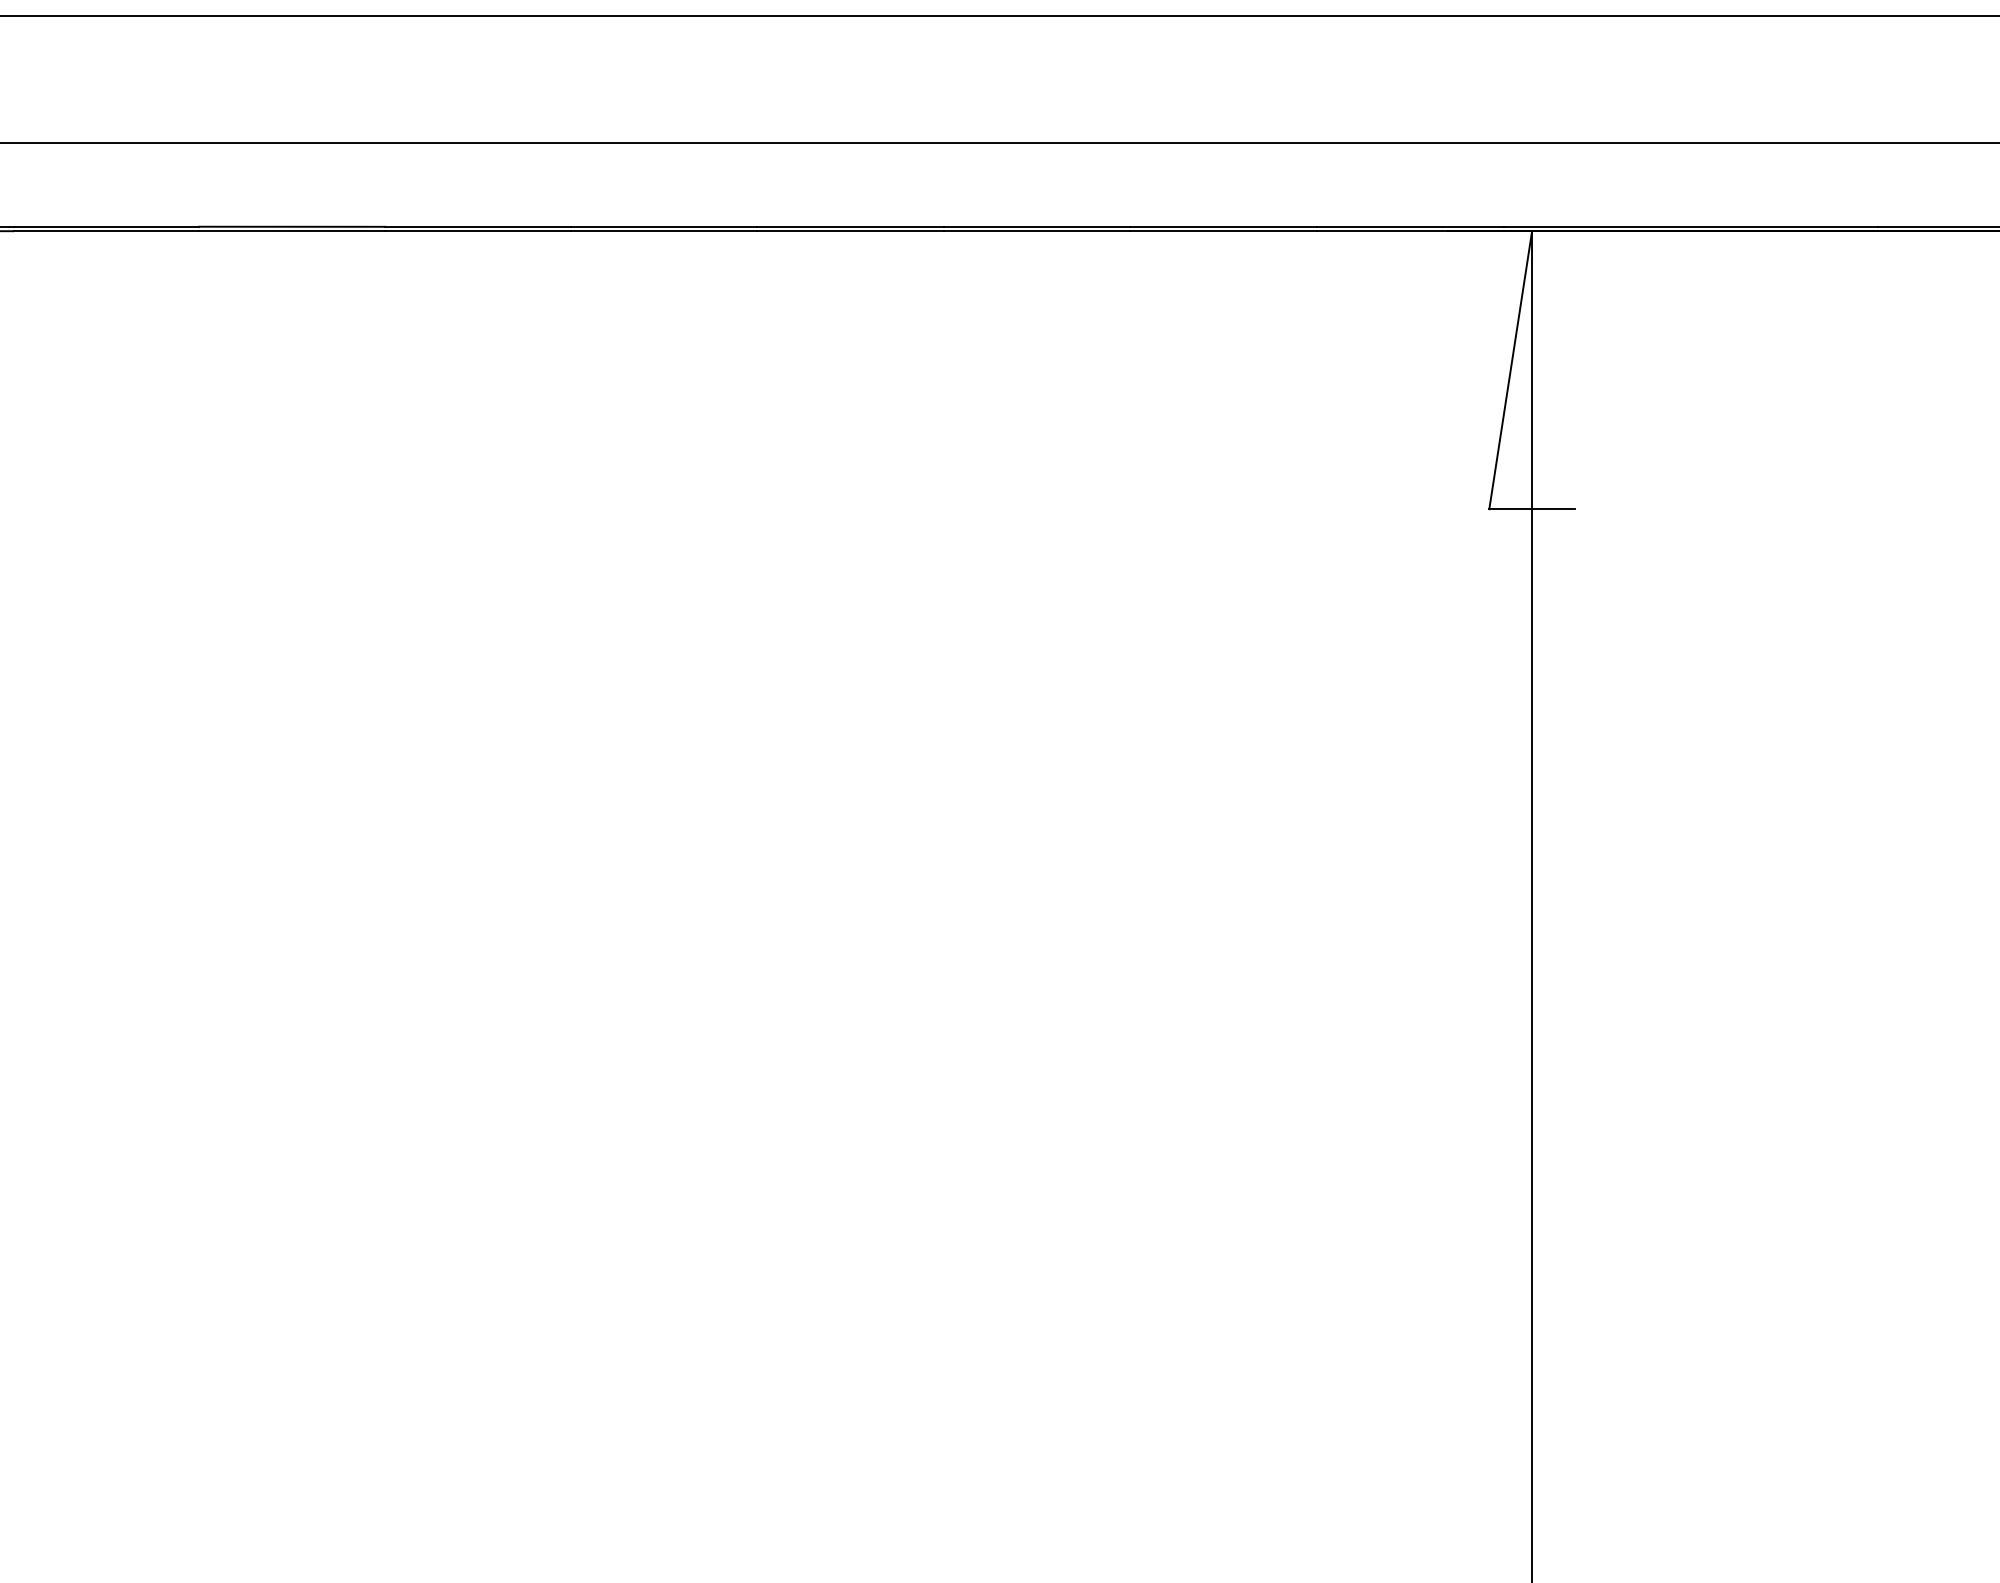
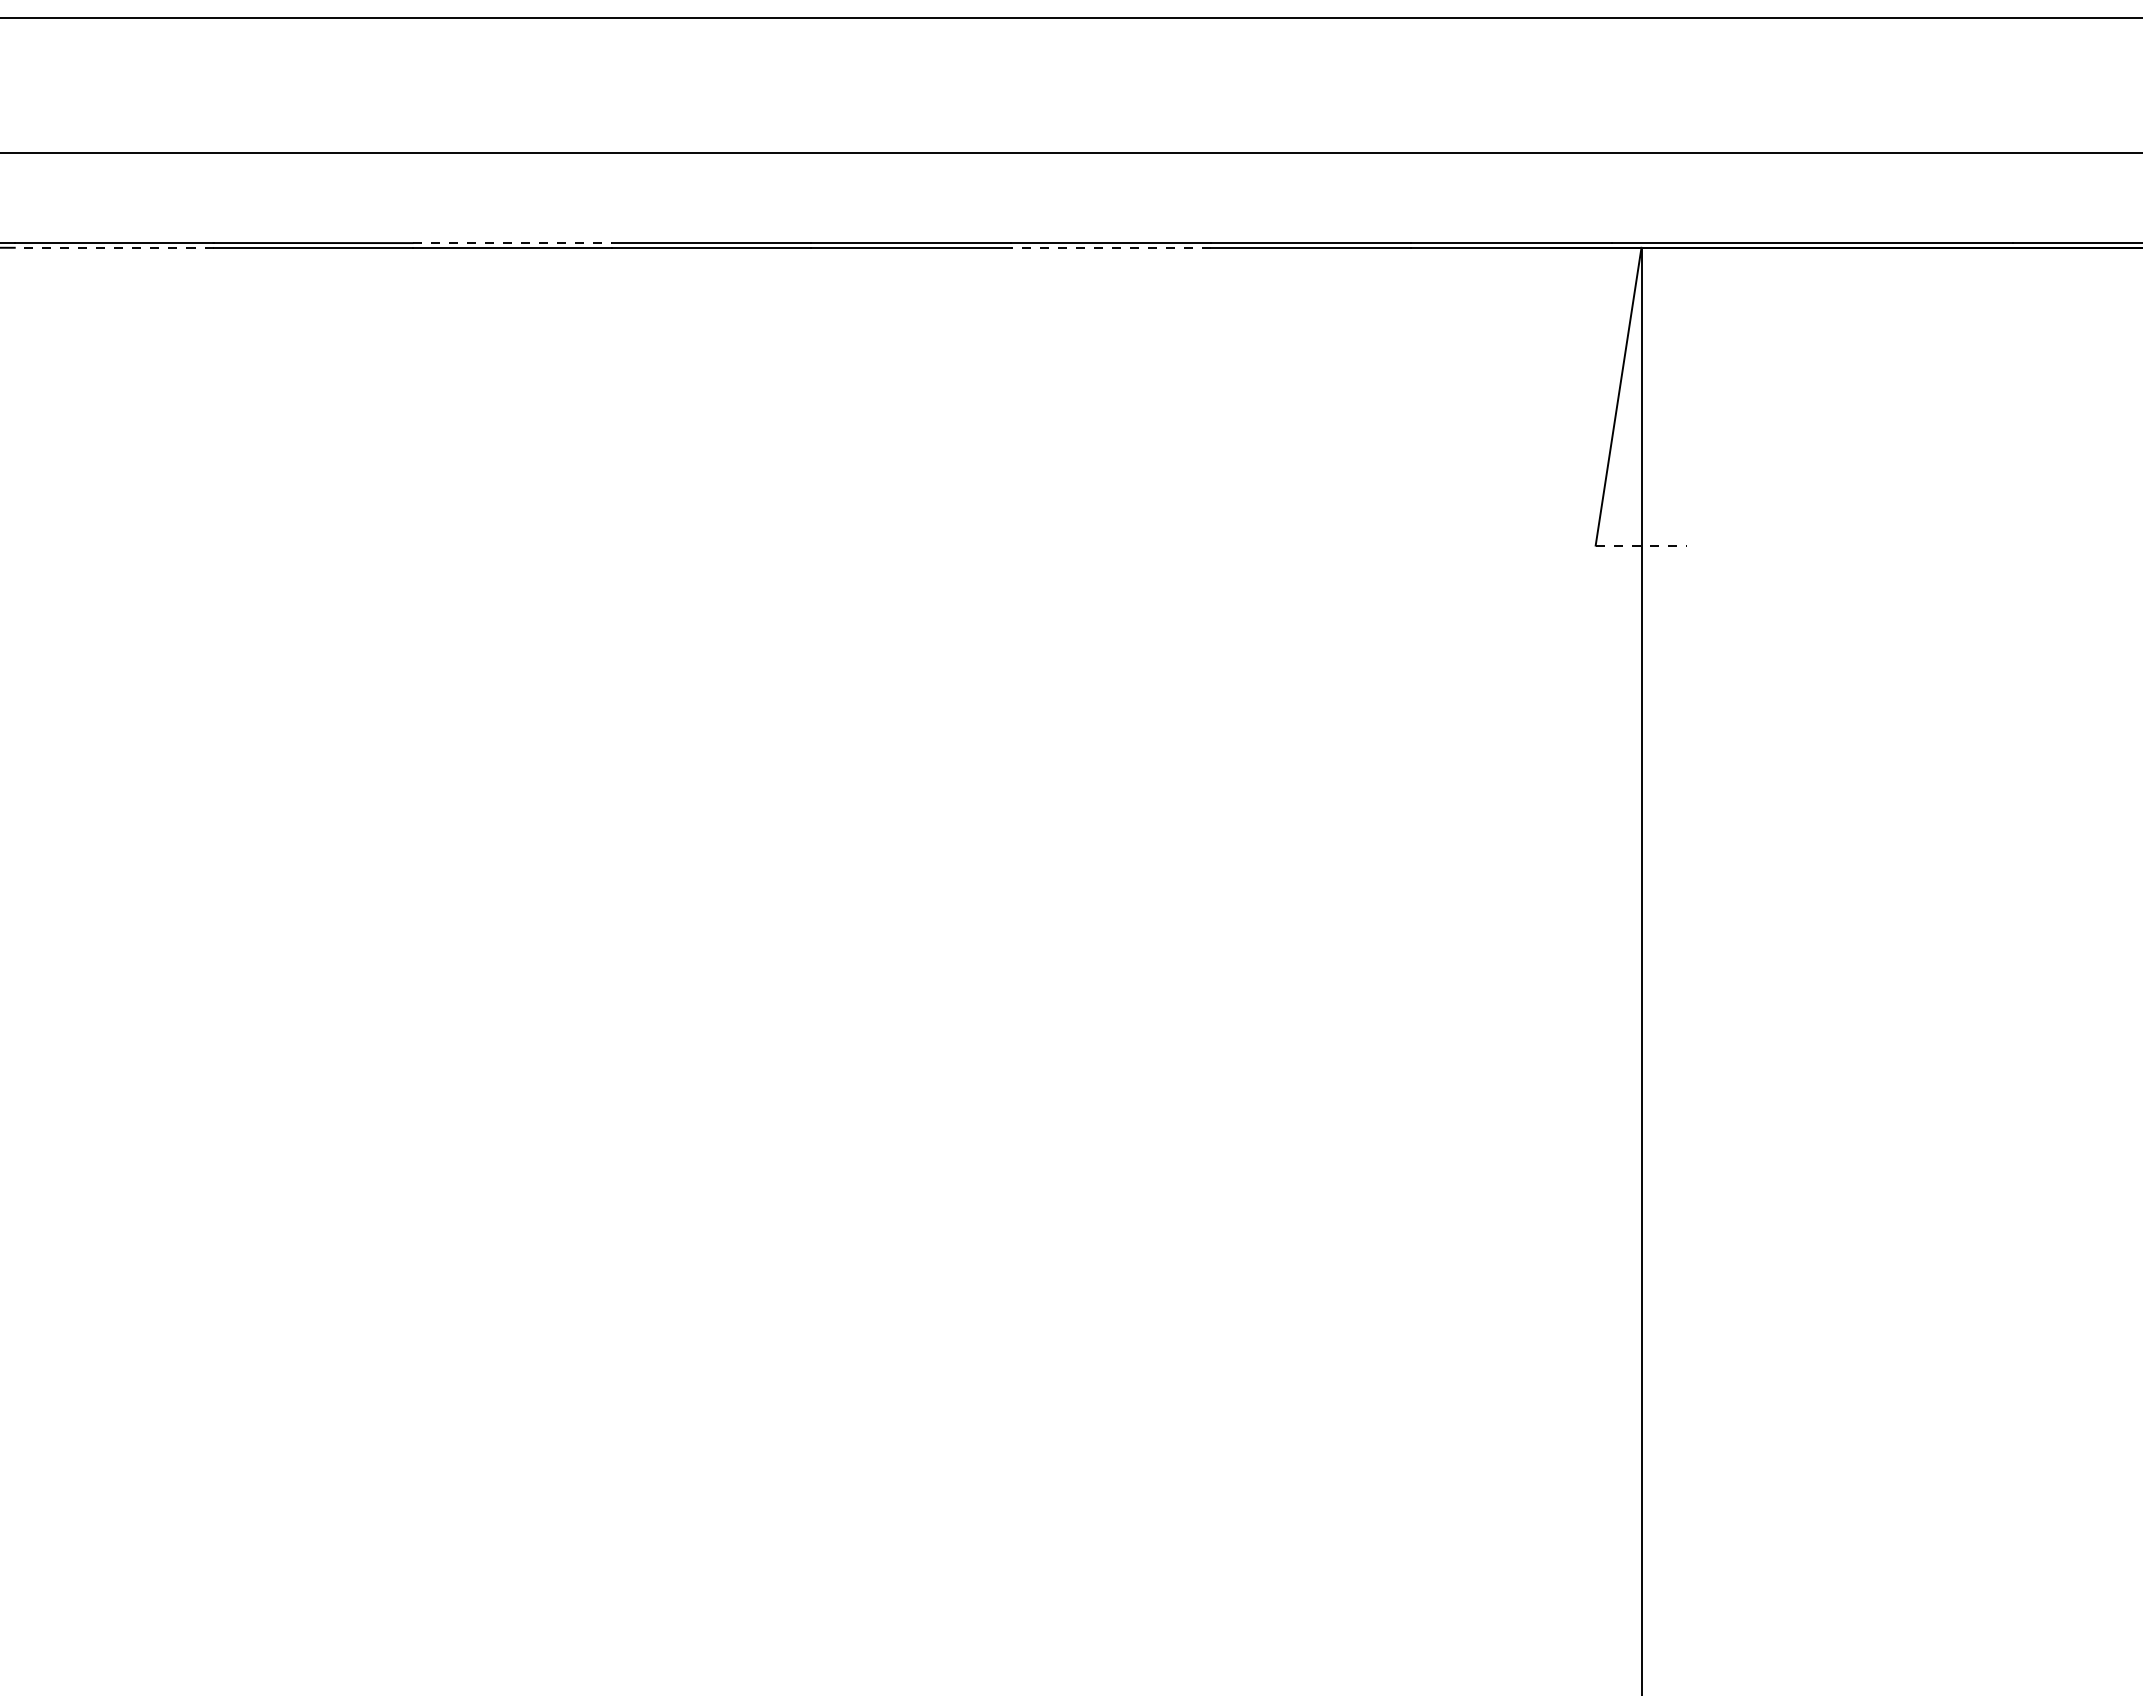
line: (478, 227) -> (512, 243), solid -> dashed
line: (105, 230) -> (113, 247), solid -> dashed
line: (1037, 230) -> (1111, 247), solid -> dashed
line: (1532, 509) -> (1641, 545), solid -> dashed

